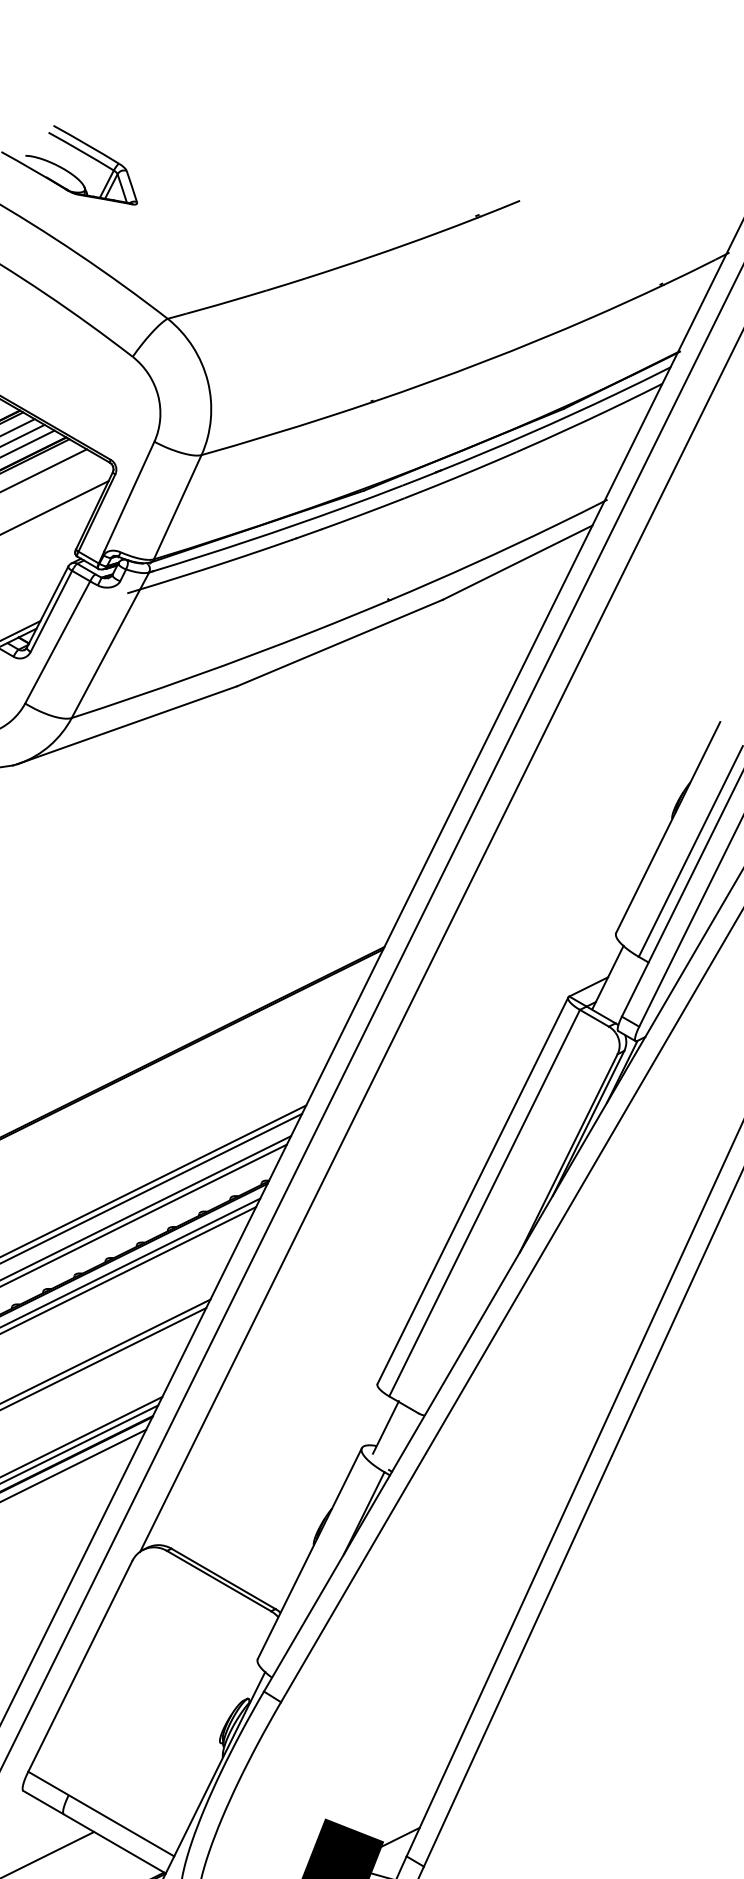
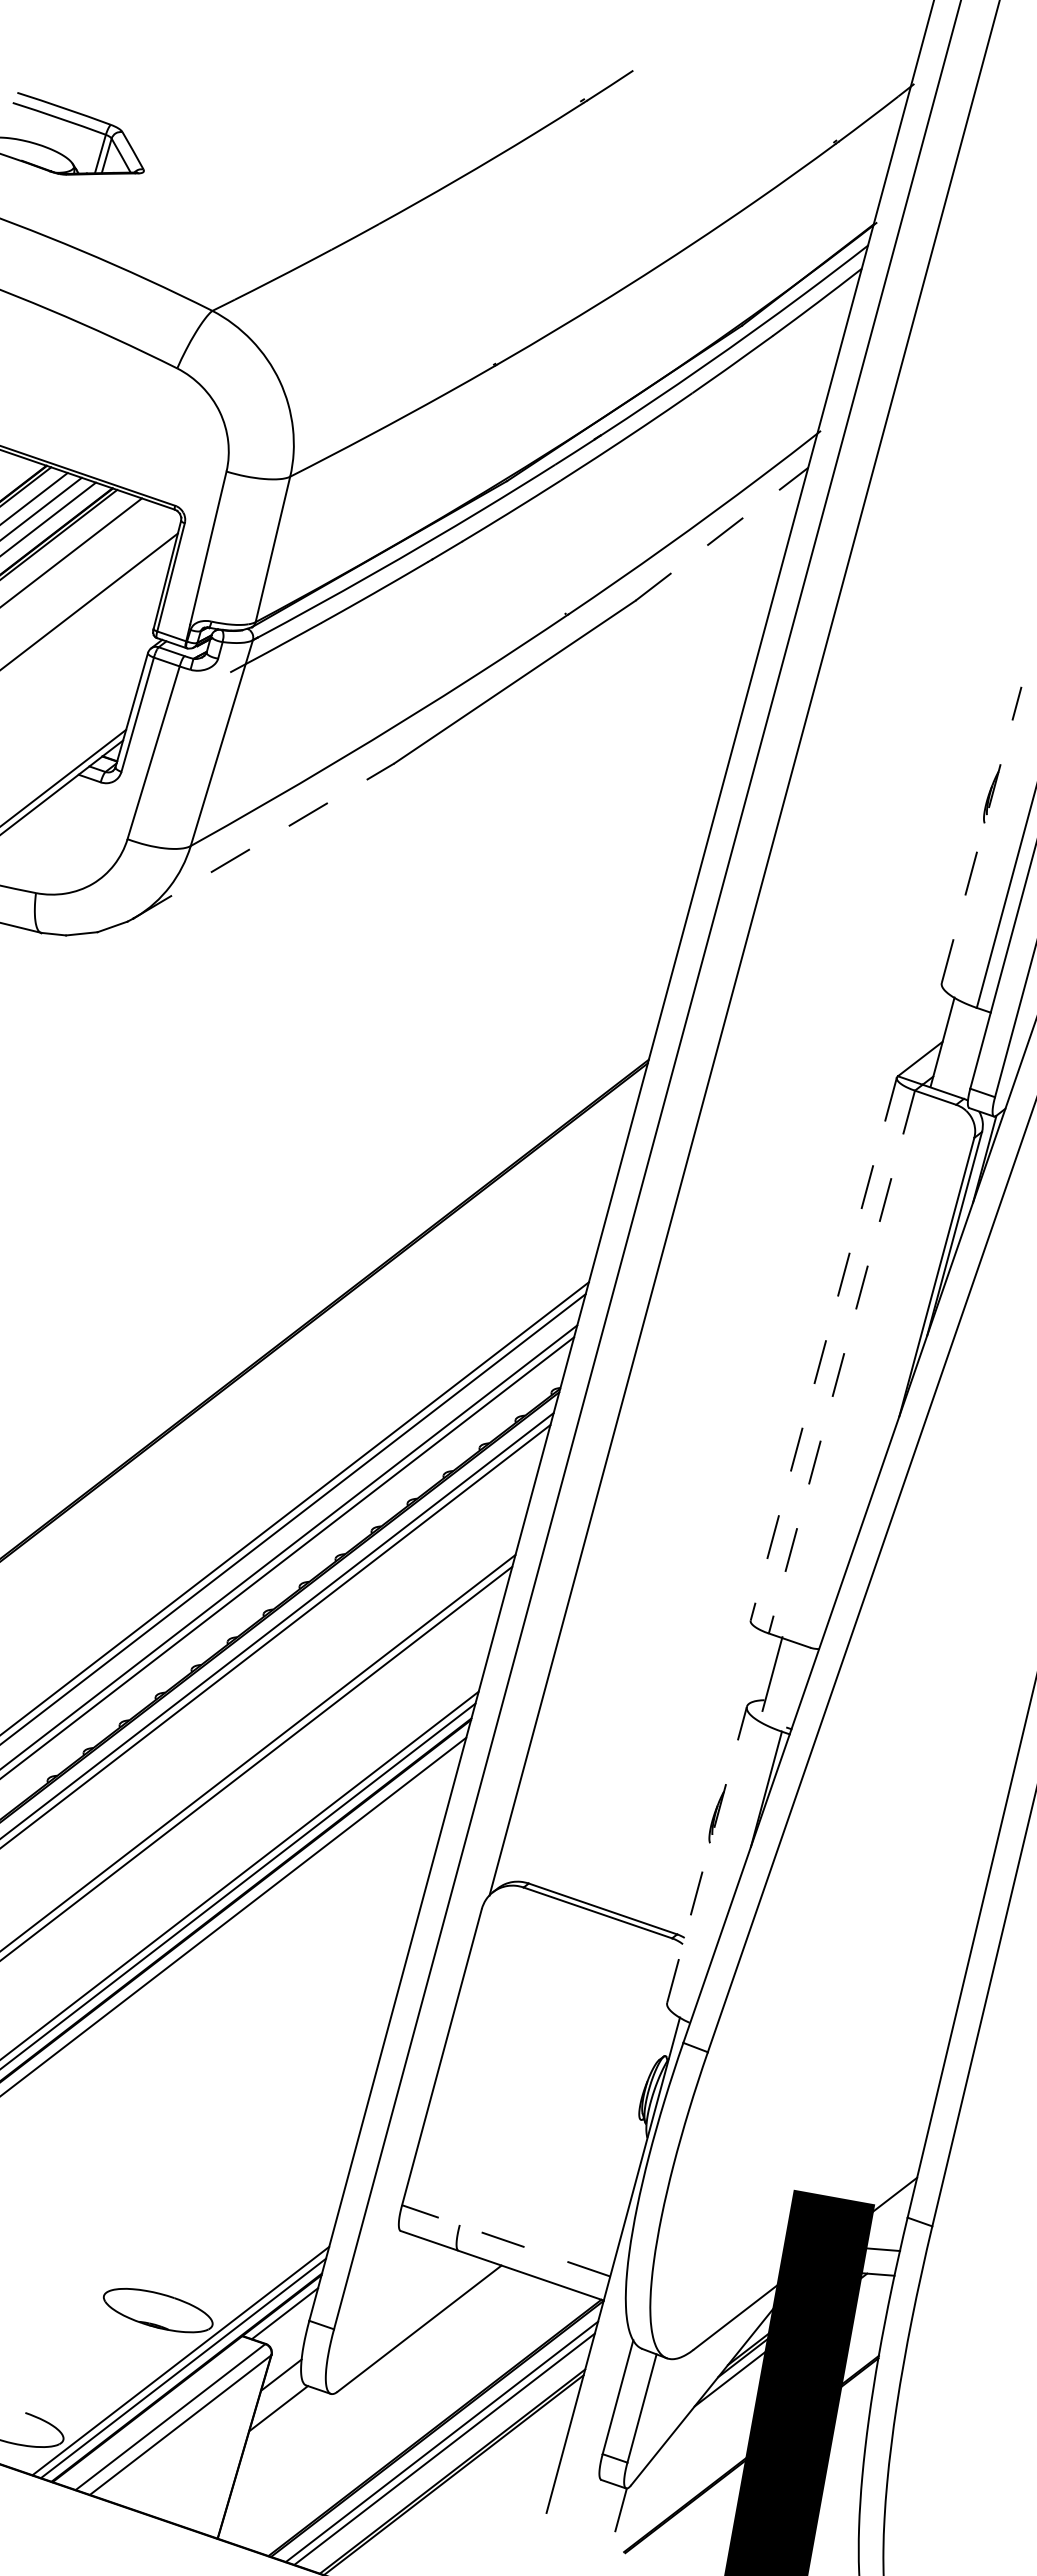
line: (517, 562) -> (721, 534), solid -> dashed
line: (127, 725) -> (263, 841), solid -> dashed
line: (668, 827) -> (981, 834), solid -> dashed
line: (472, 1190) -> (823, 1349), solid -> dashed
line: (484, 1203) -> (841, 1362), solid -> dashed
line: (310, 1553) -> (707, 1854), solid -> dashed
line: (101, 1813) -> (506, 2240), solid -> dashed

